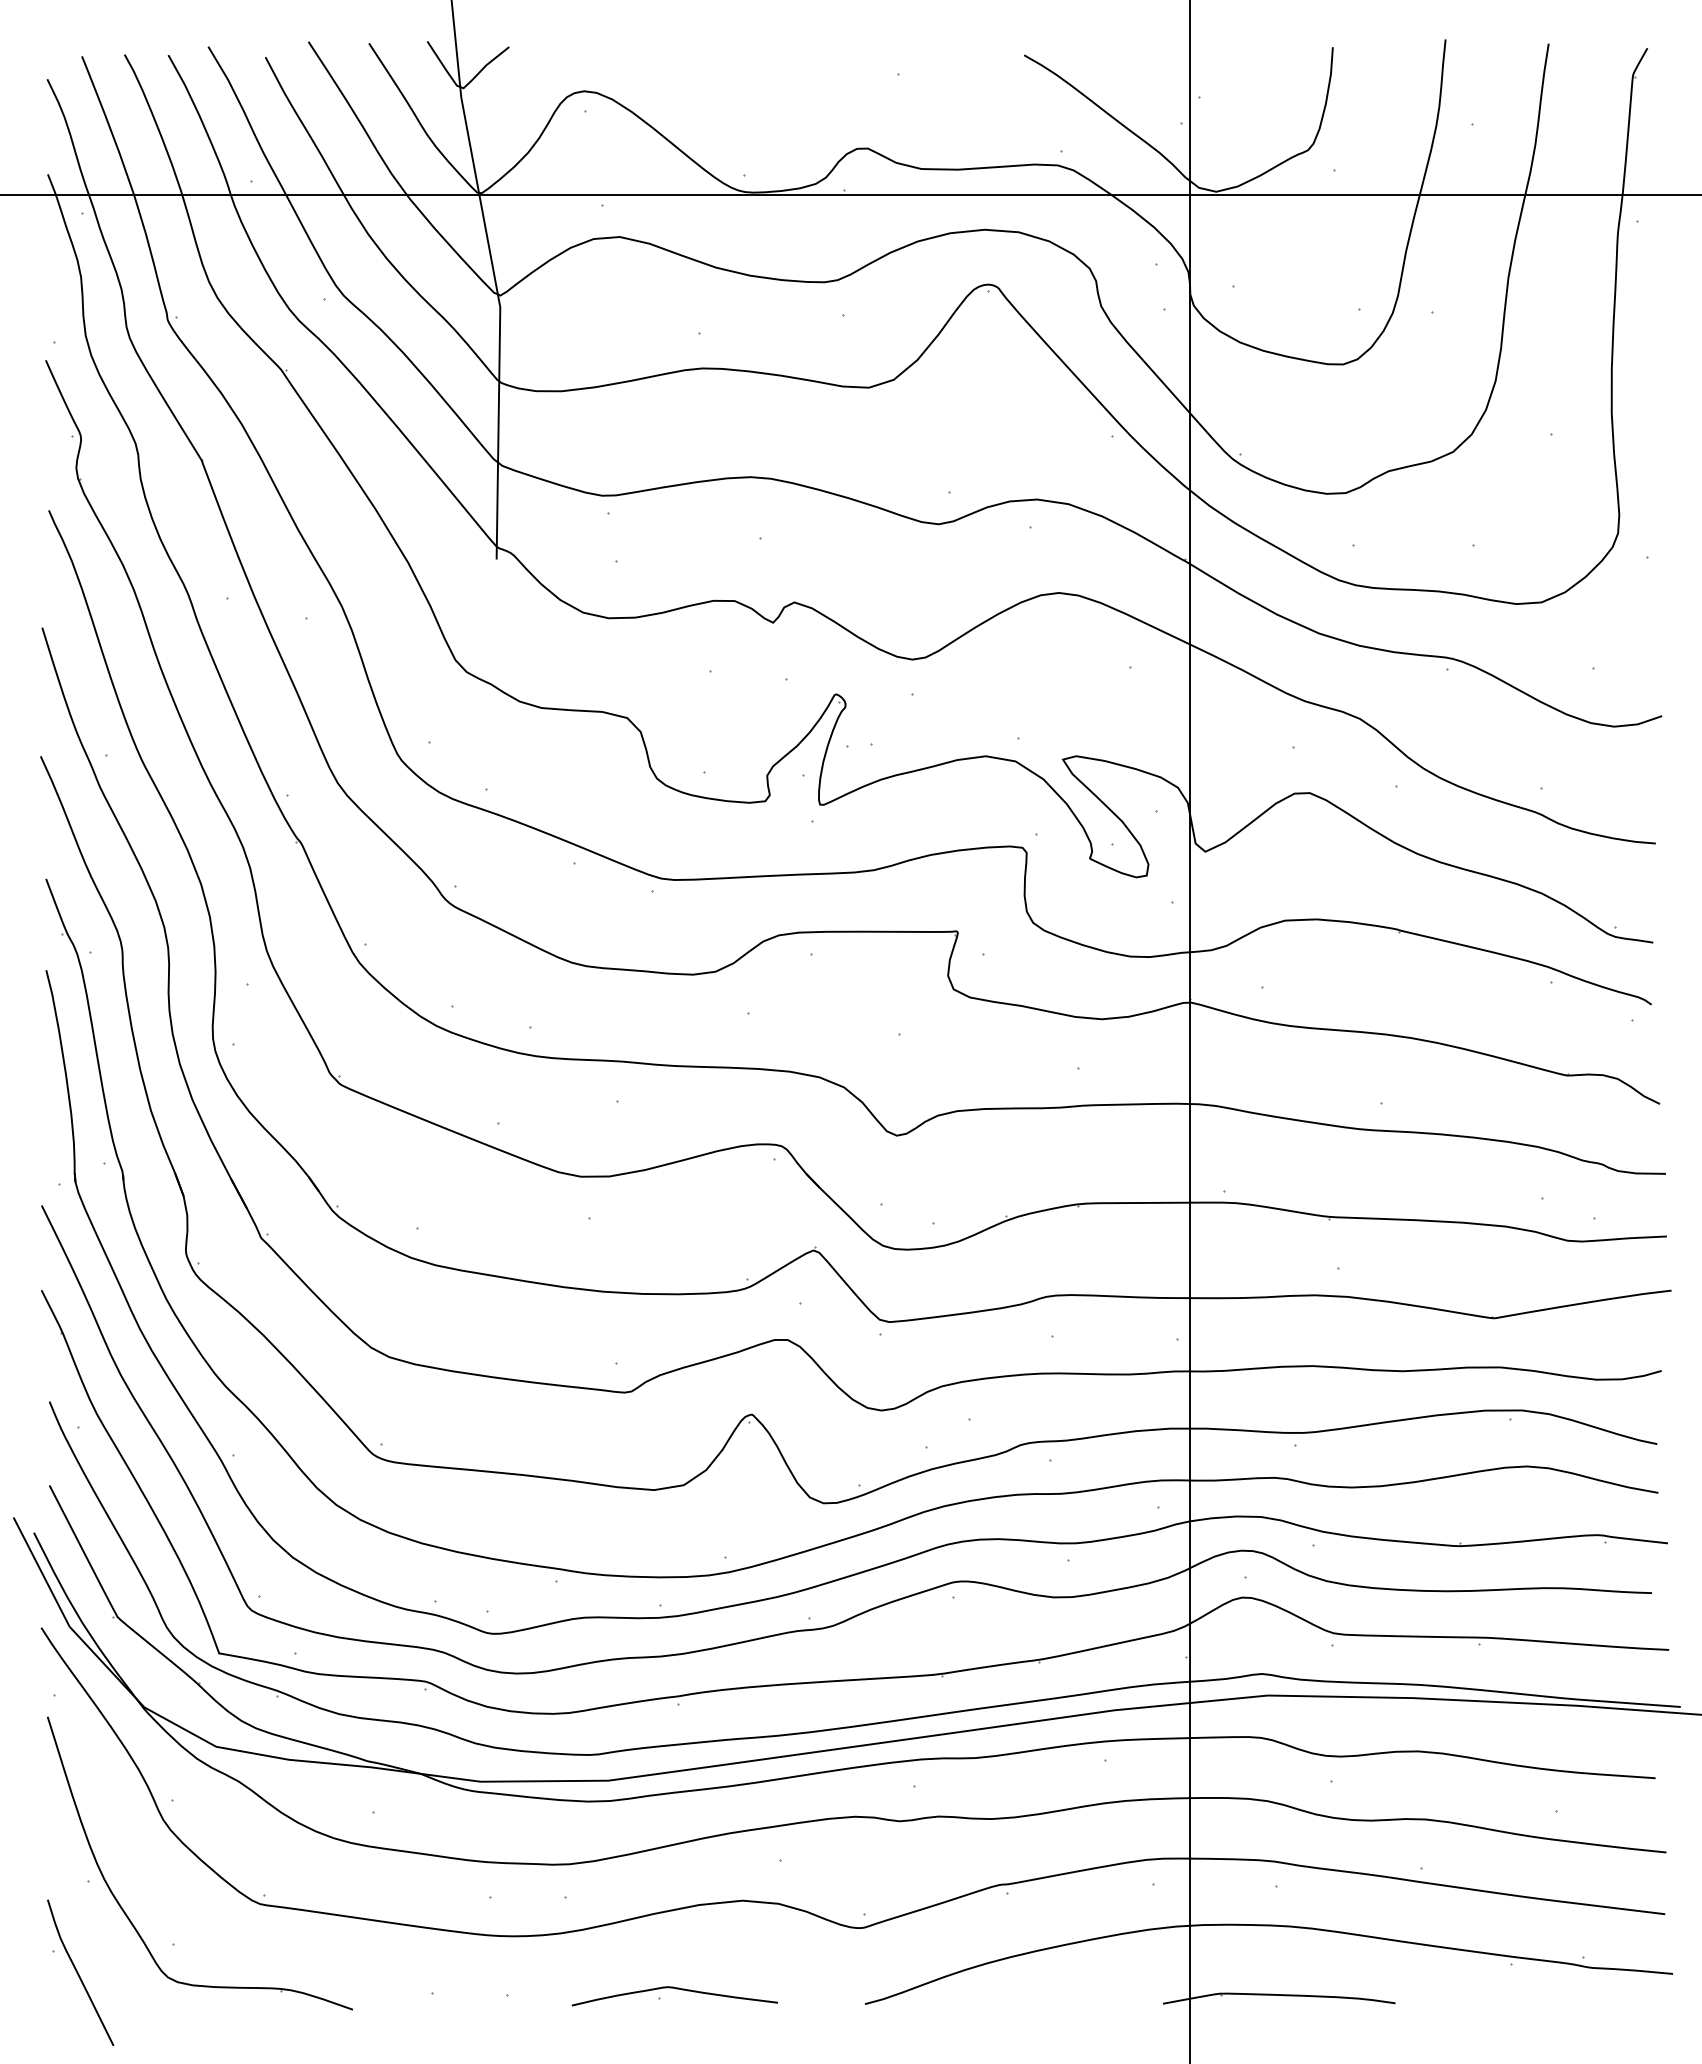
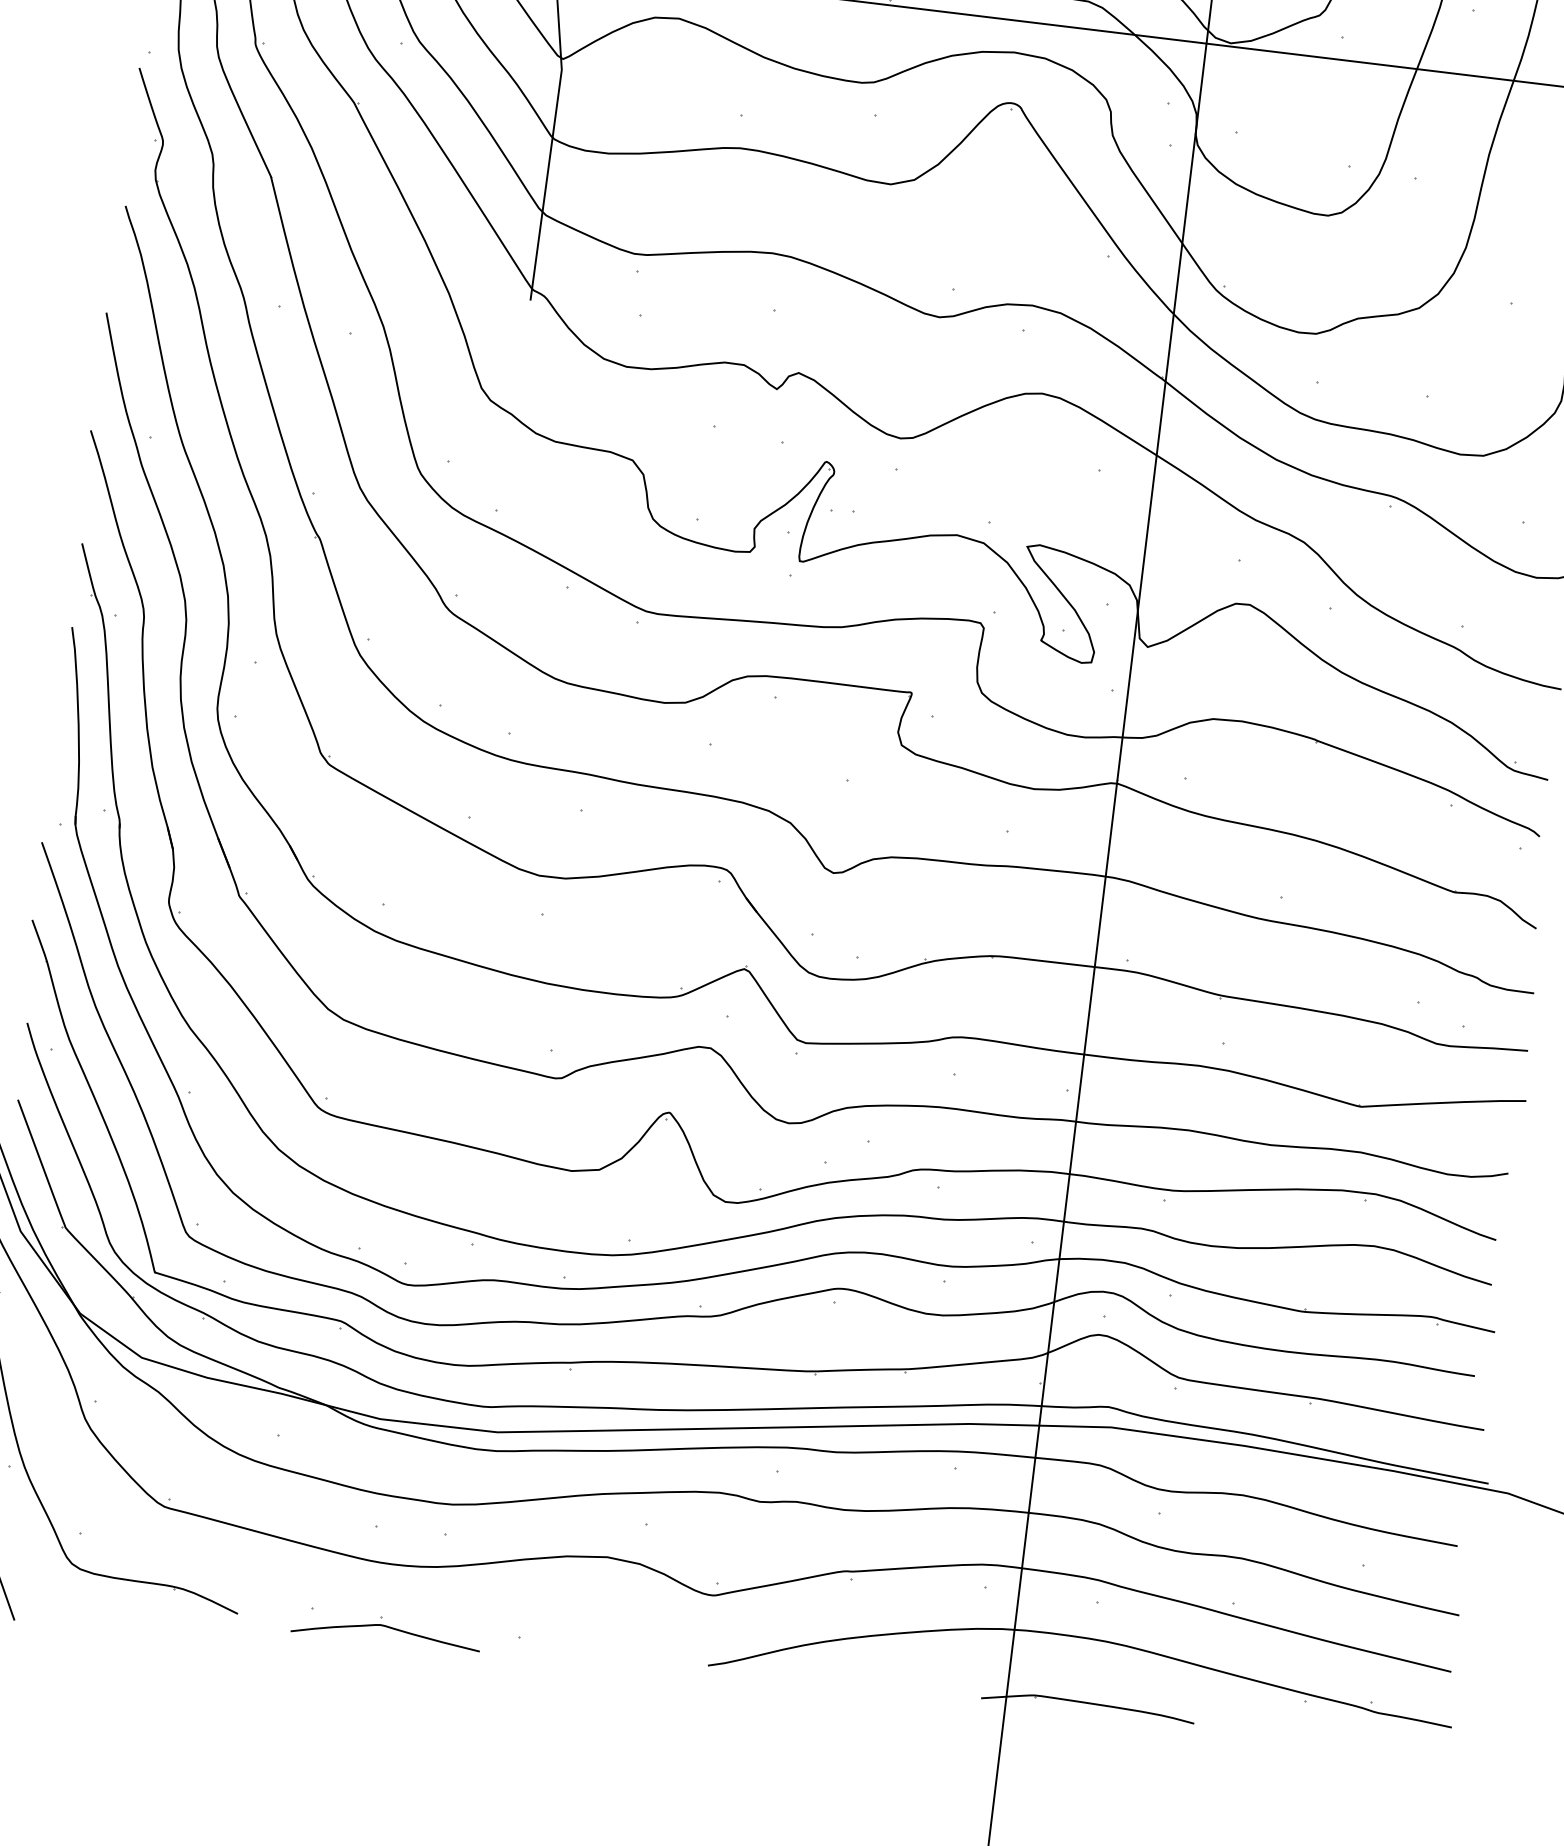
curve: (676, 1989) -> (388, 1628), moved

